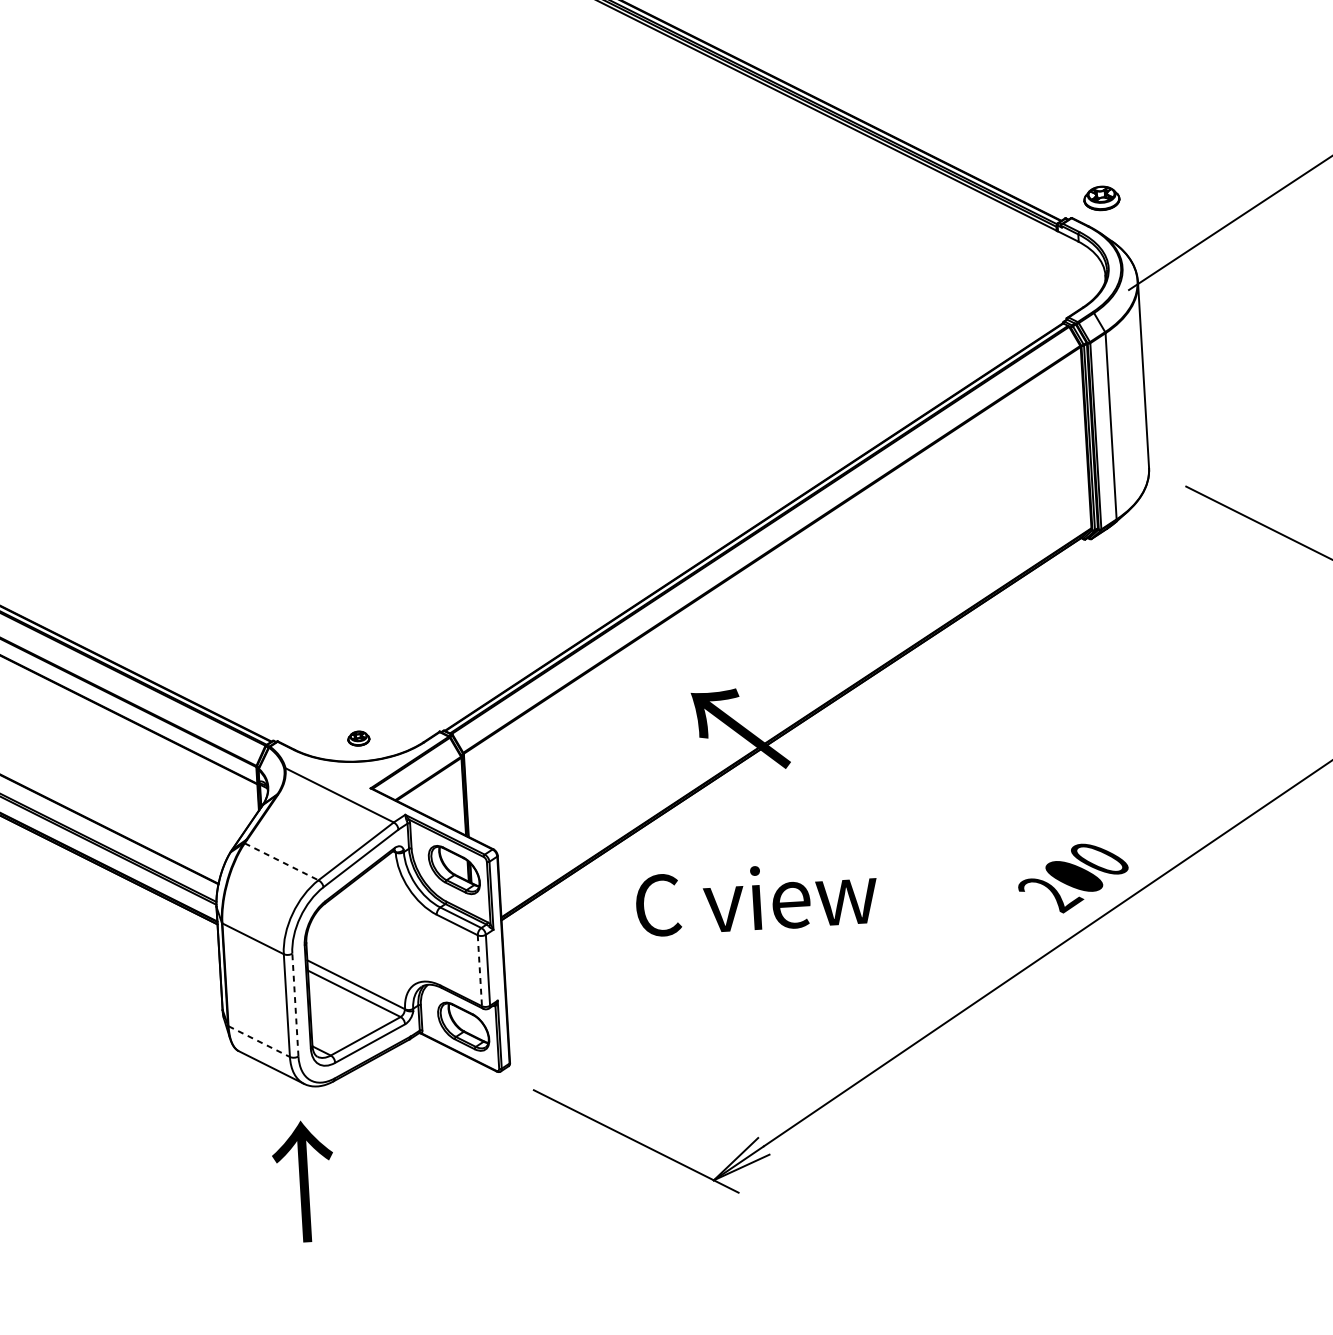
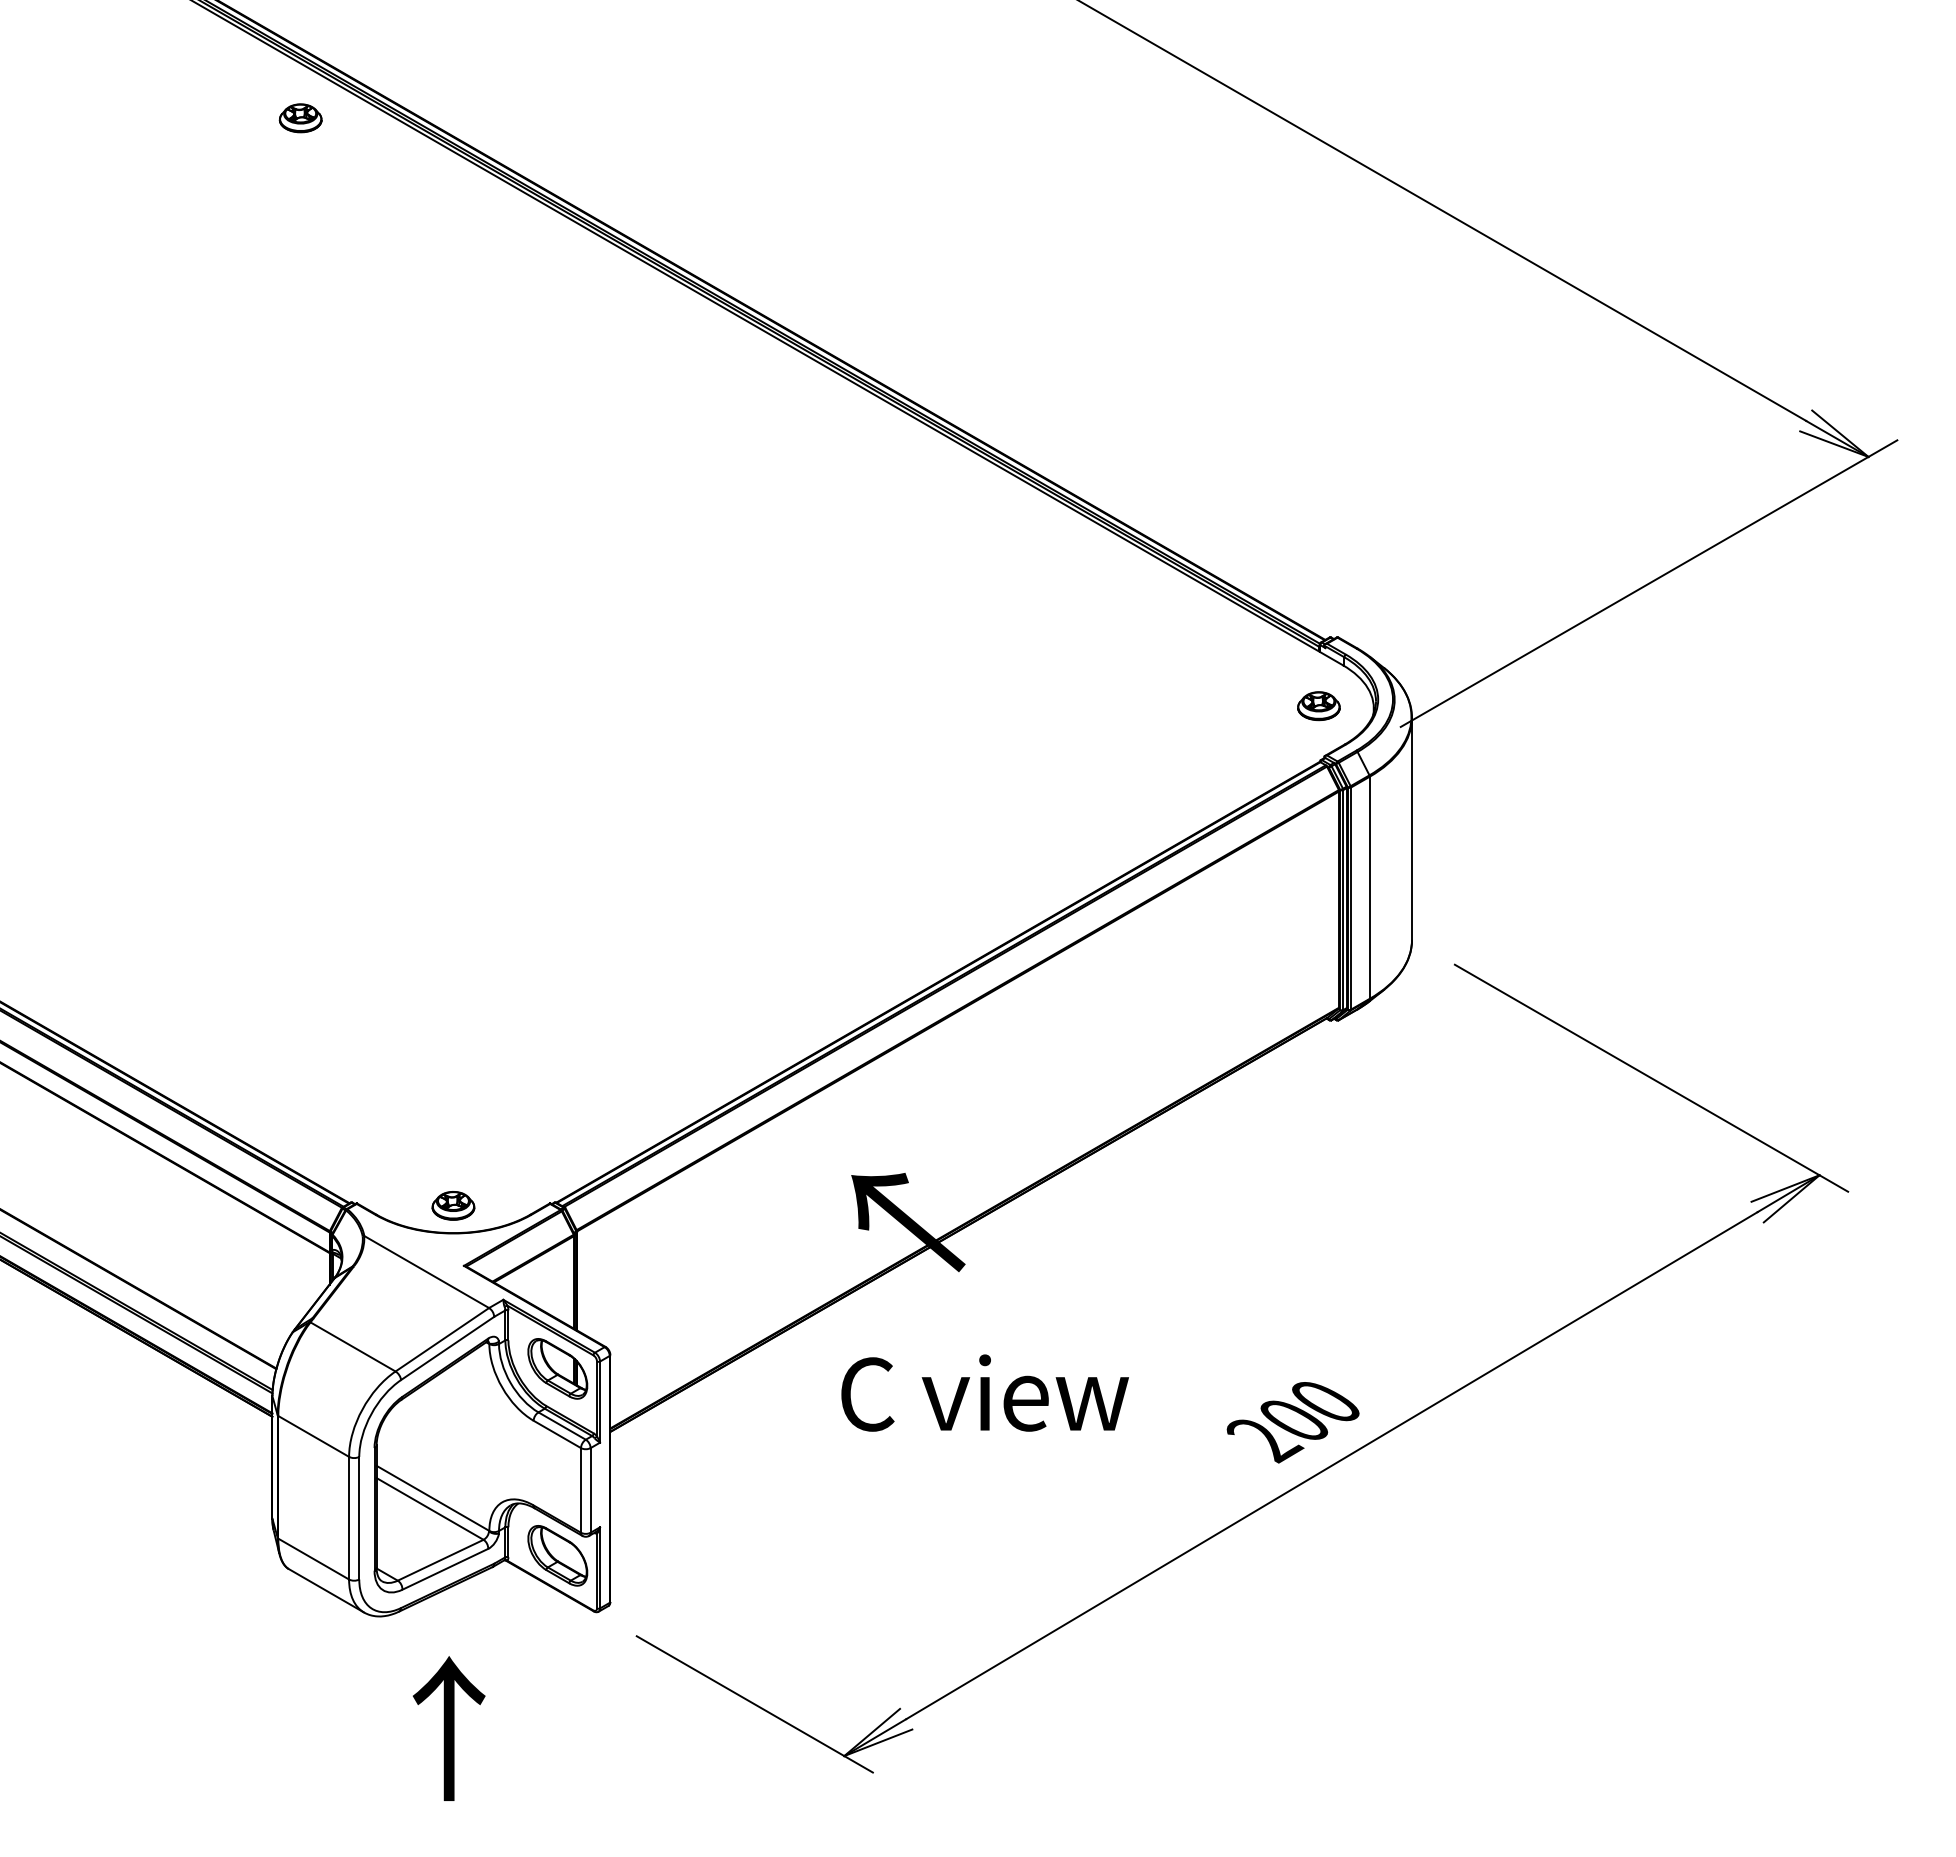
part: (1101, 198) -> (1318, 706), moved
part: (358, 738) -> (453, 1205), size x1.67
line: (282, 862) -> (353, 1347), dashed -> solid
text: (756, 898) -> (984, 1392), moved
line: (480, 970) -> (581, 1490), dashed -> solid
line: (295, 1004) -> (359, 1517), dashed -> solid
line: (259, 1041) -> (313, 1559), dashed -> solid
text: (303, 1181) -> (448, 1728), moved

